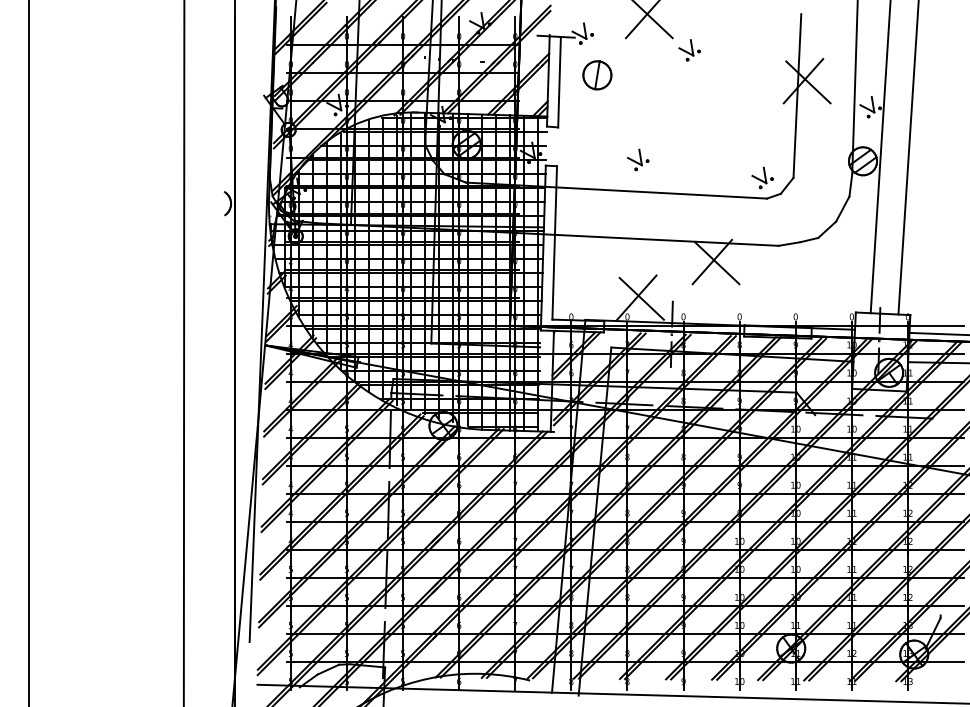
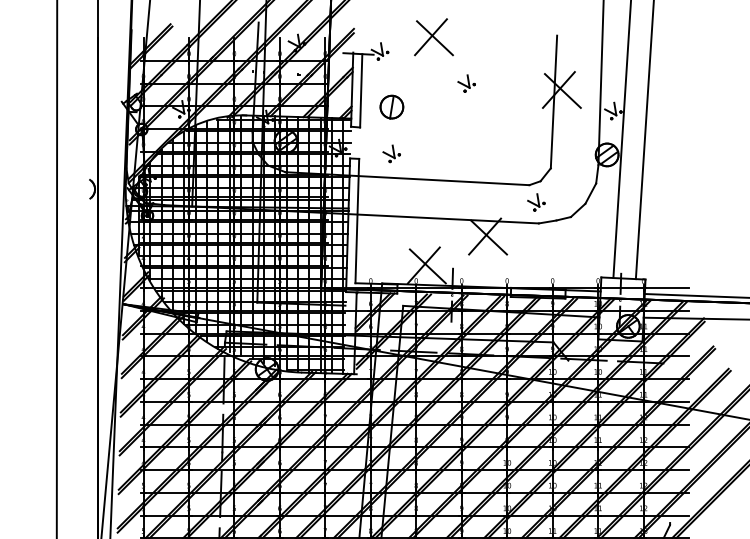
part: (689, 50) -> (466, 83), moved
part: (597, 75) -> (391, 107), moved
part: (638, 159) -> (391, 153), moved
part: (762, 177) -> (536, 202), moved

